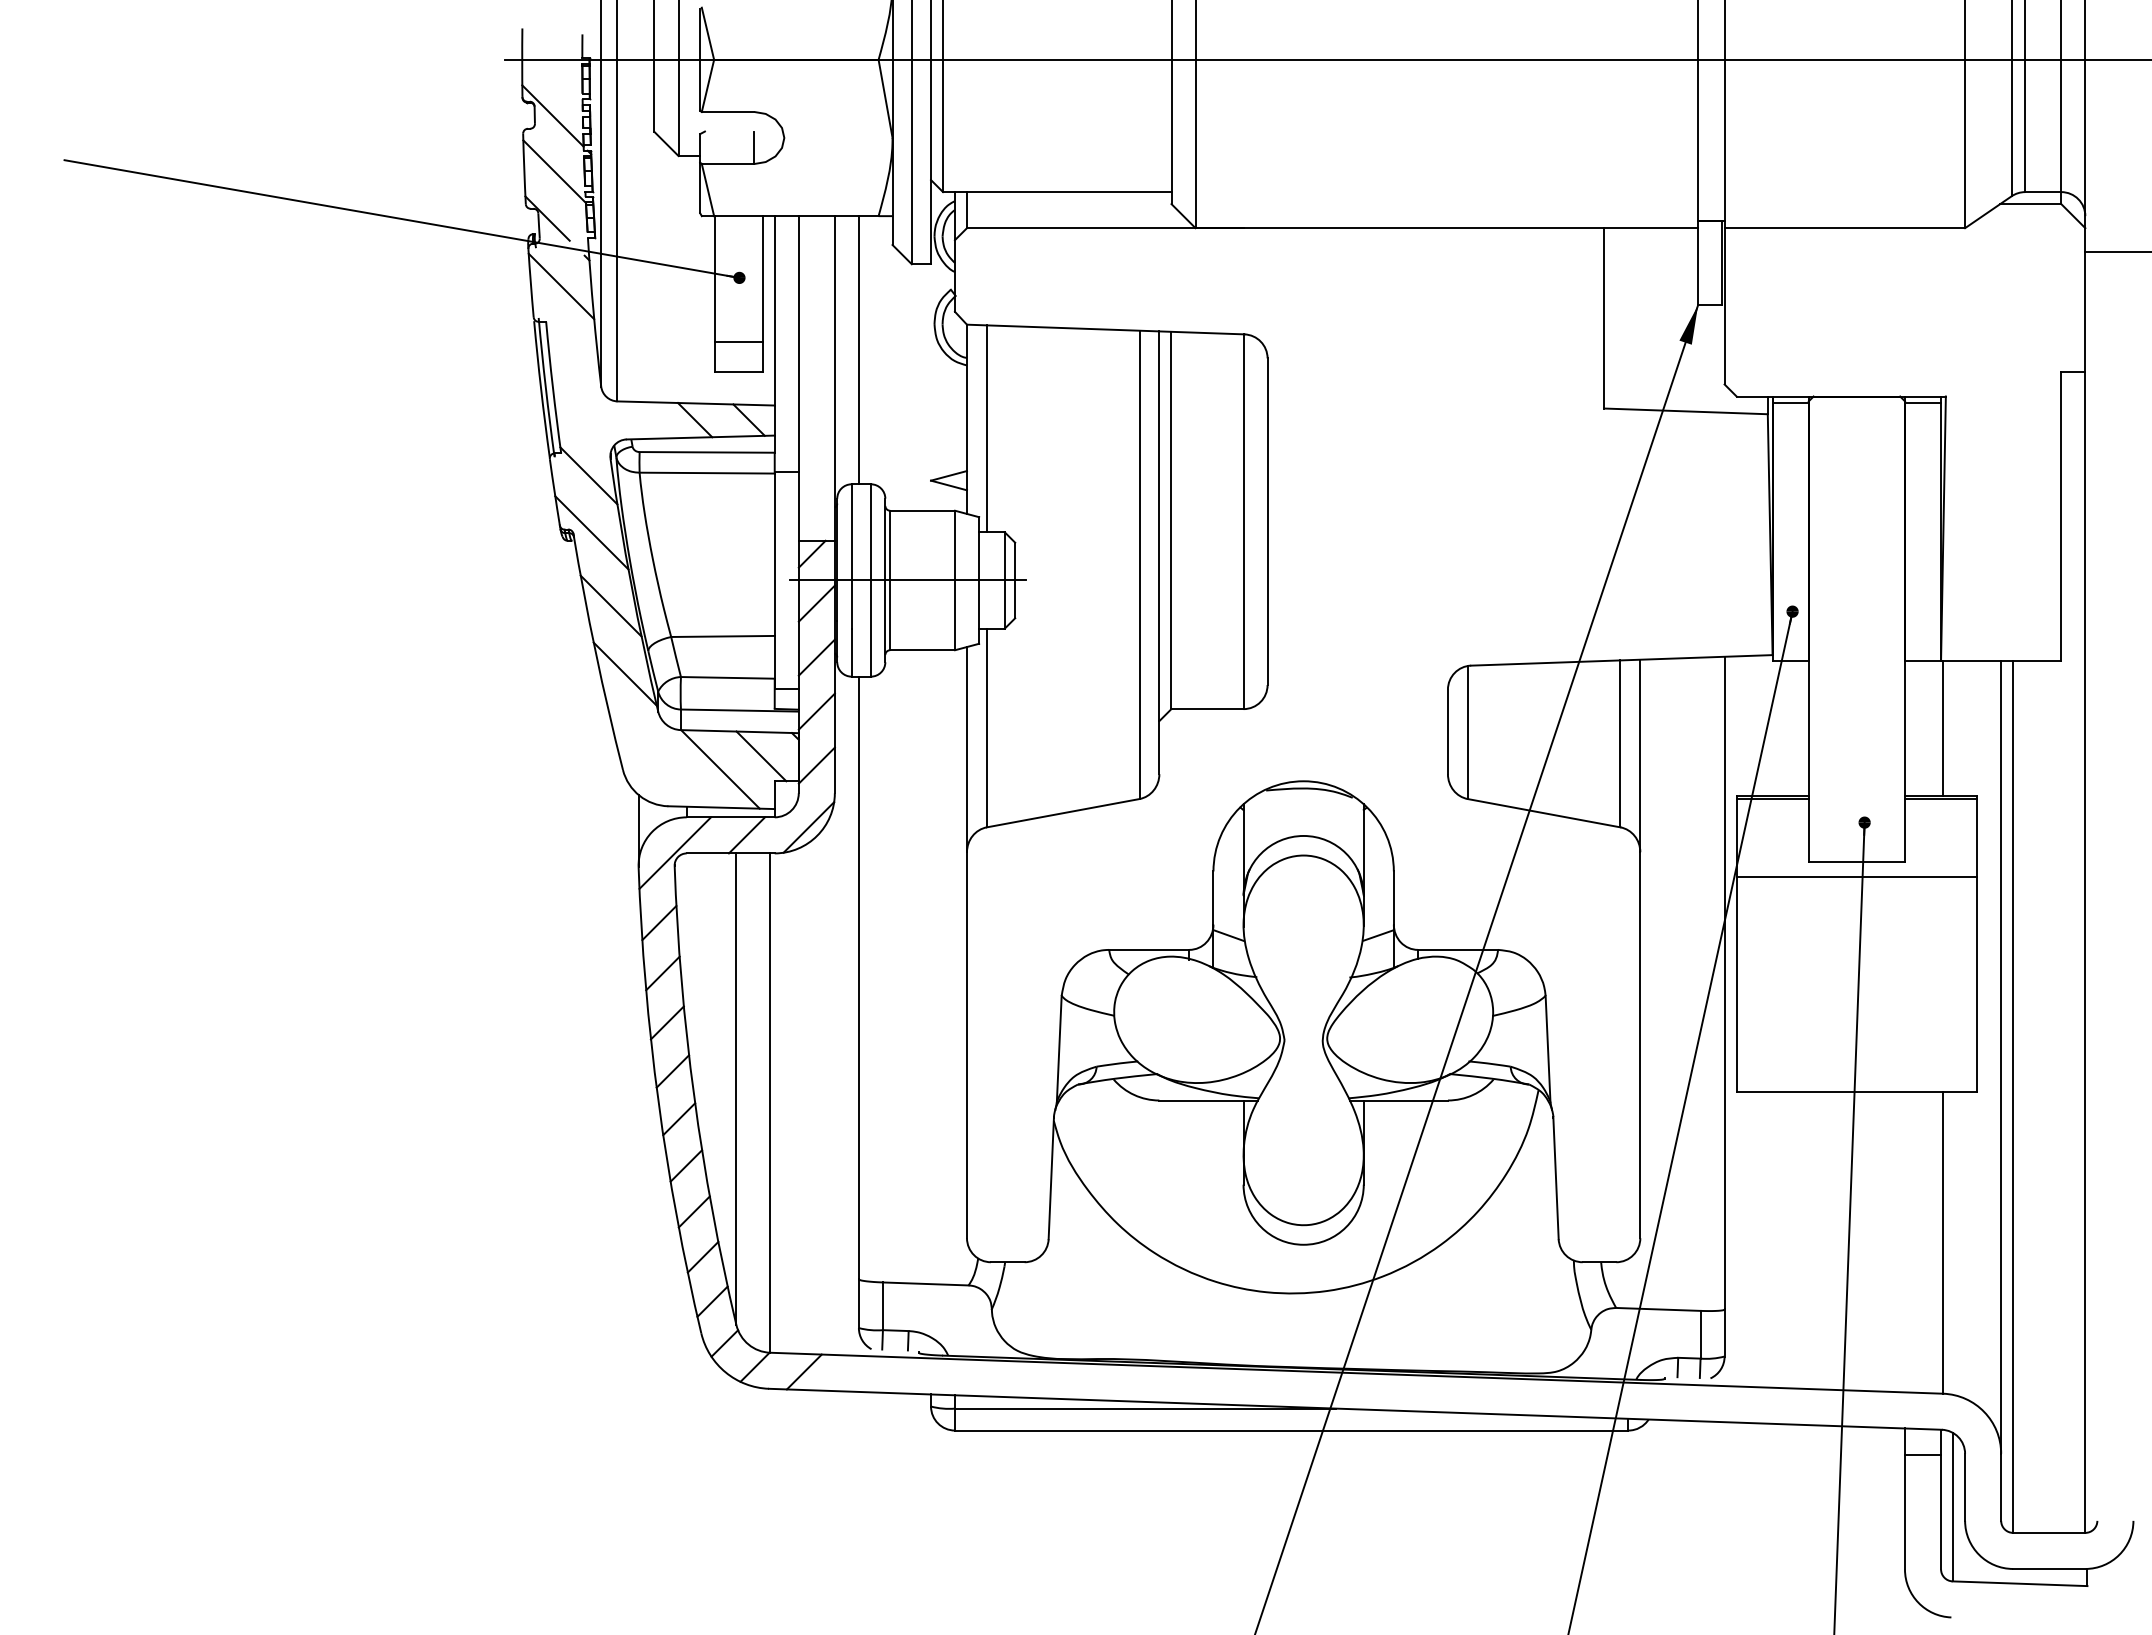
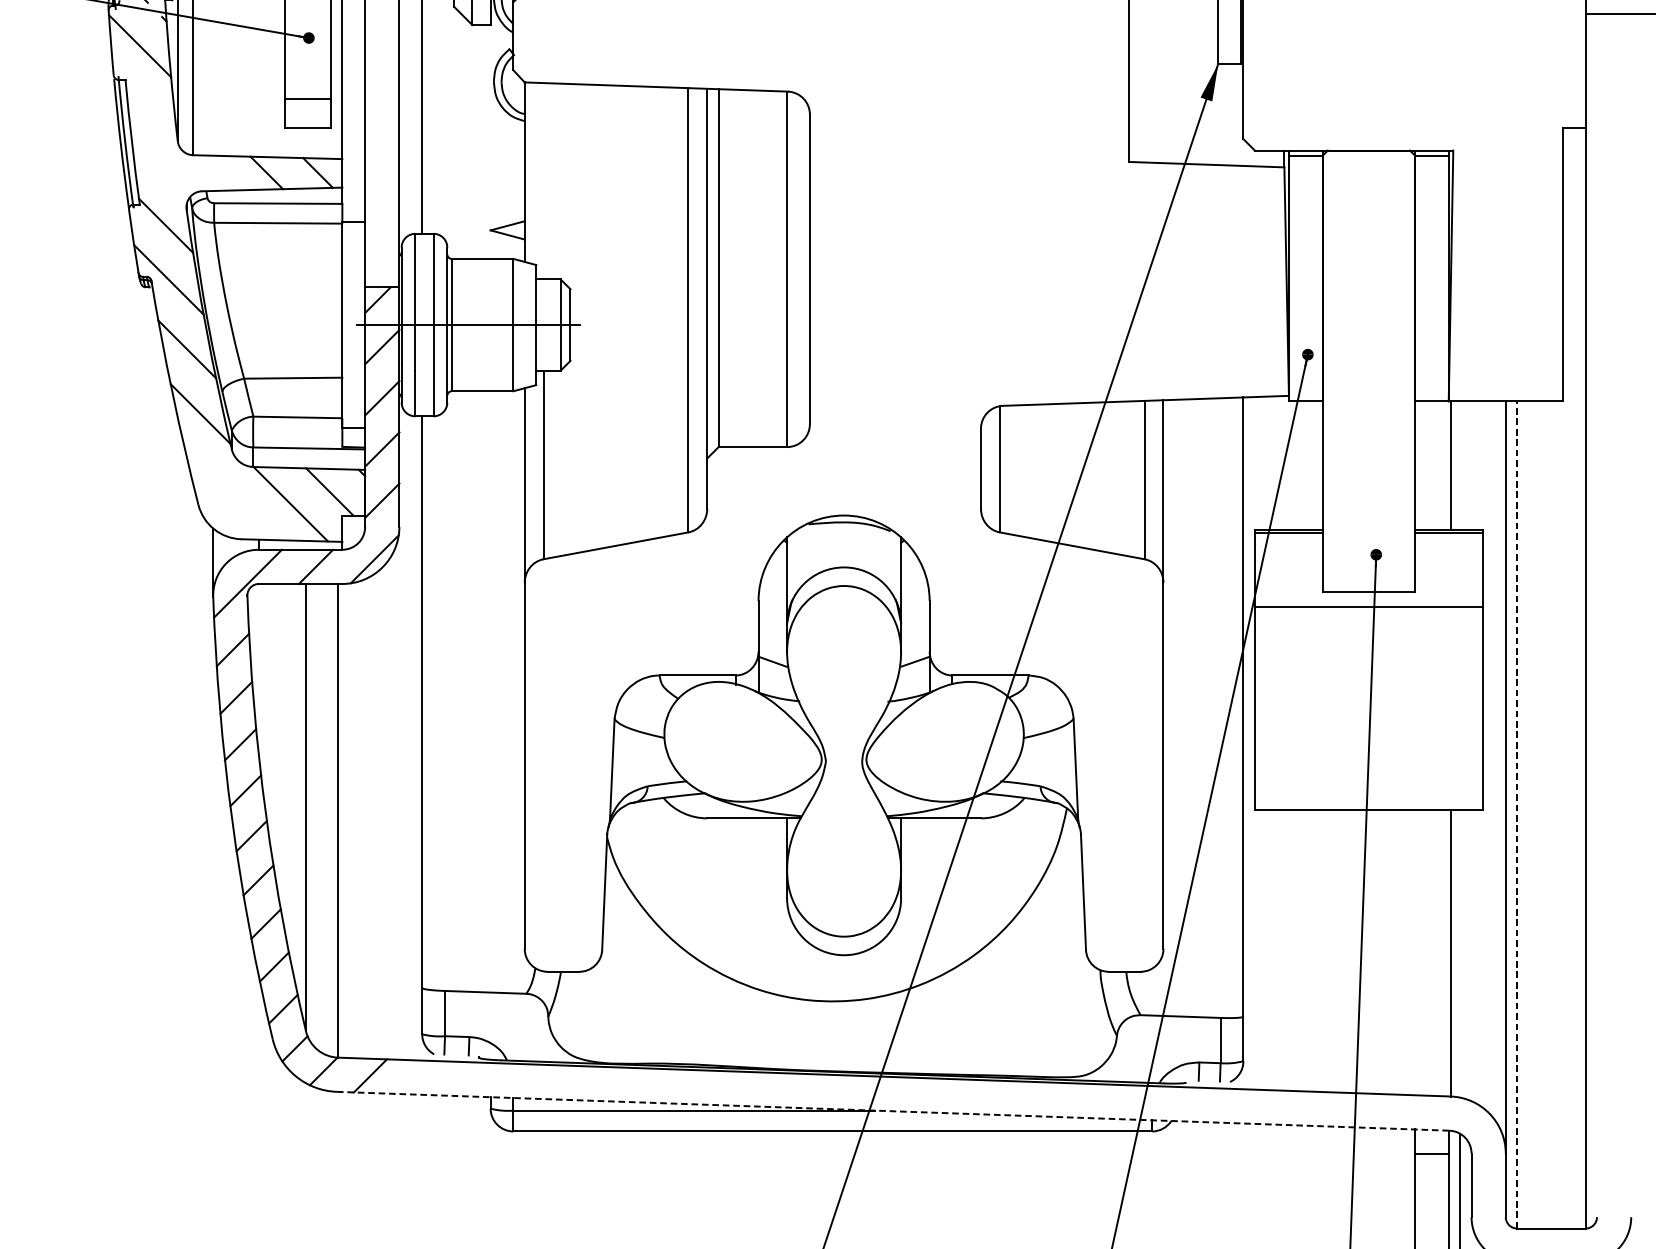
line: (986, 428) -> (543, 180), removed
line: (2013, 1096) -> (1517, 814), solid -> dashed
line: (1355, 1409) -> (893, 1111), solid -> dashed

